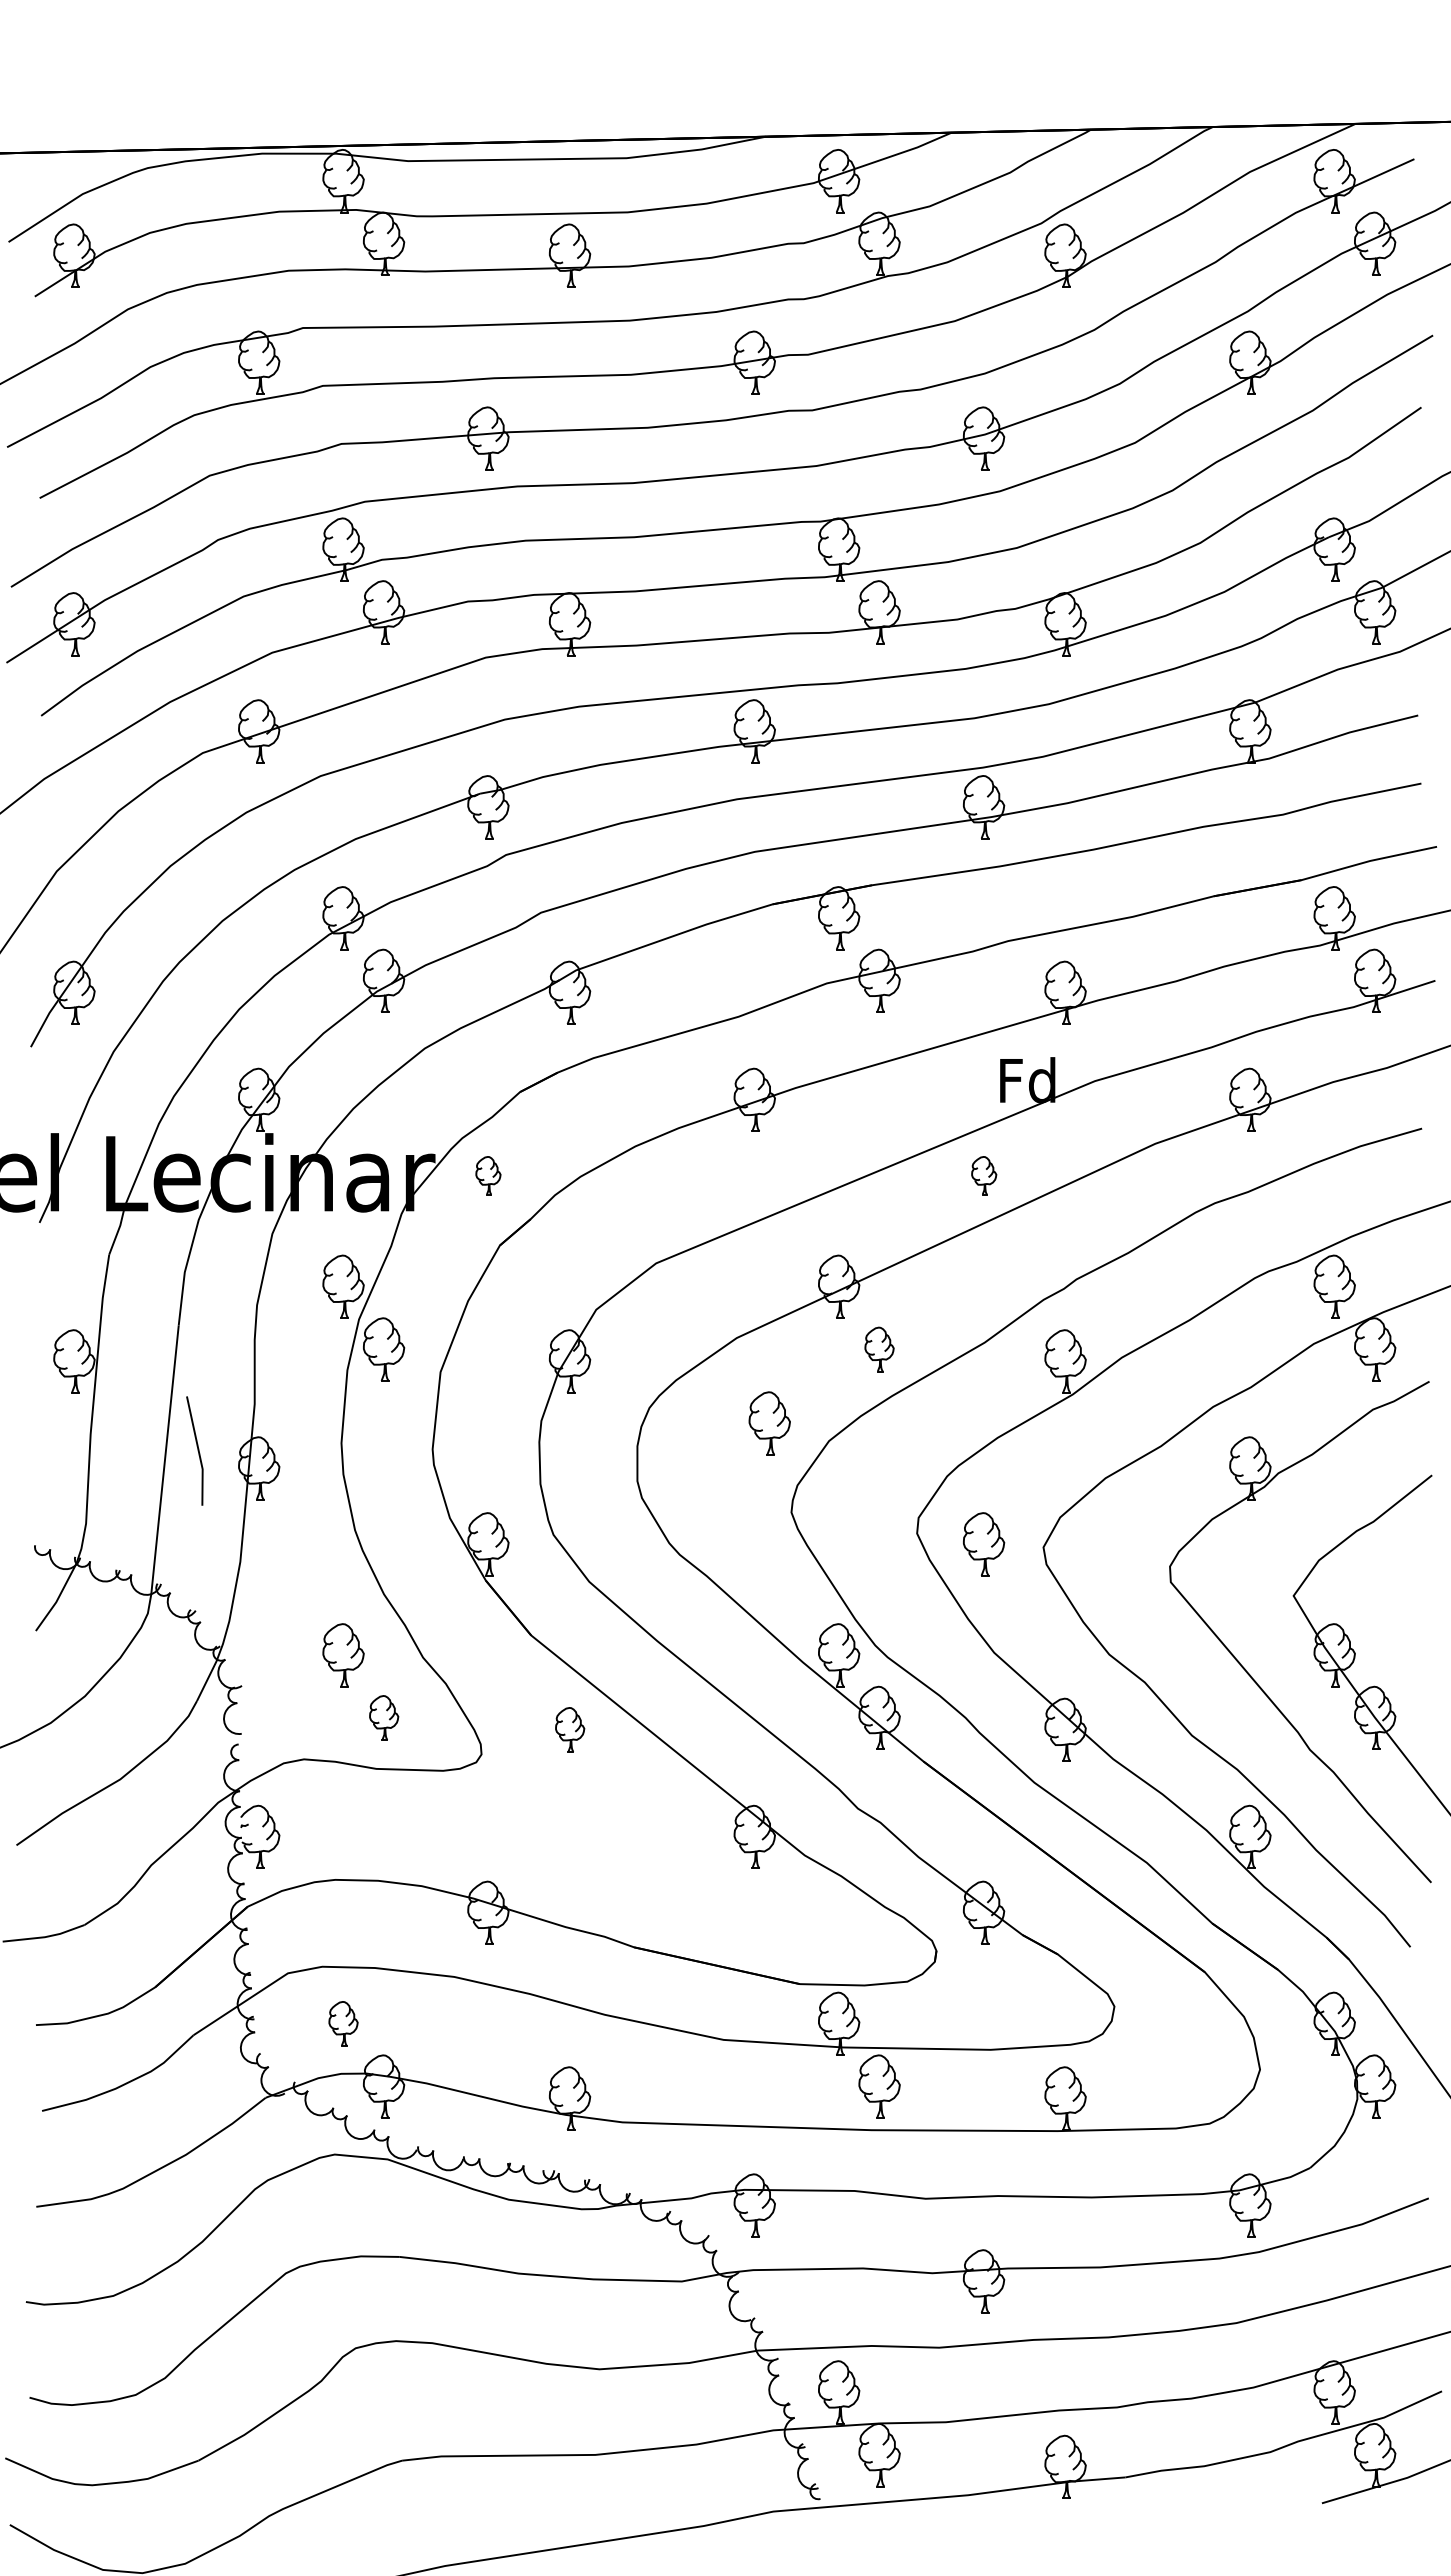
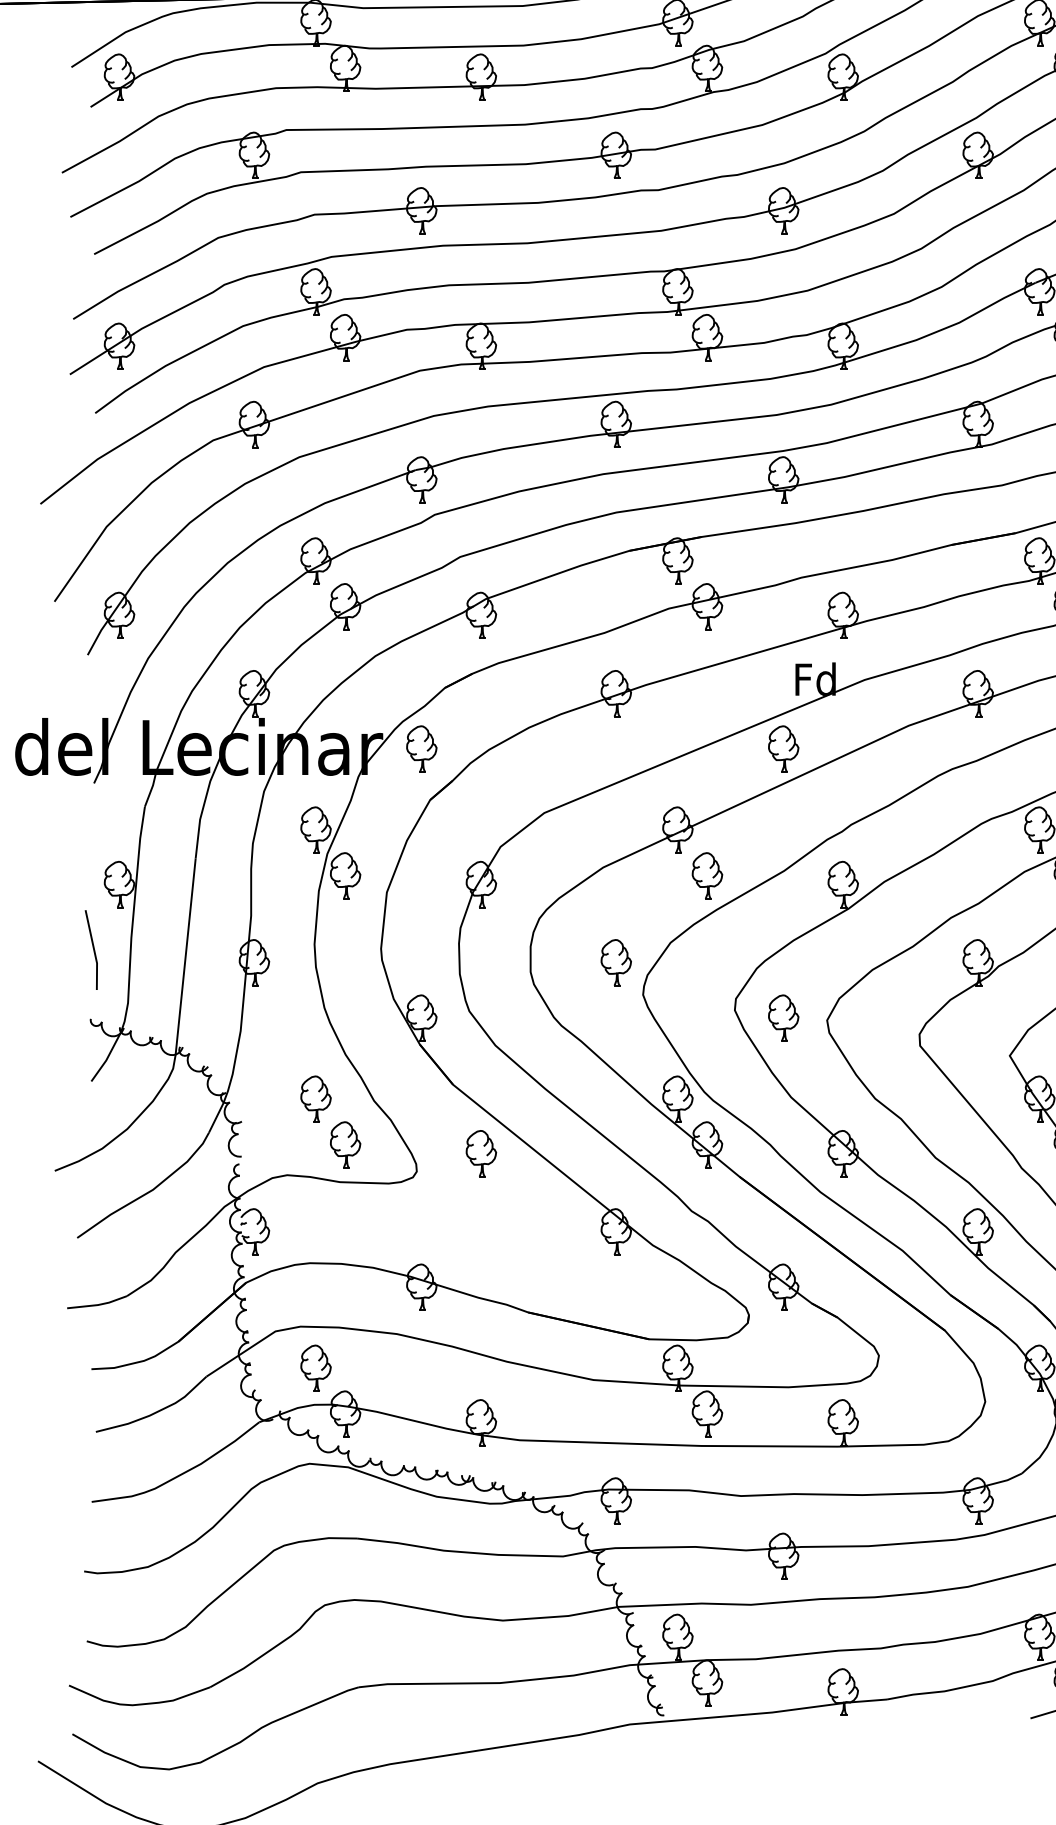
part: (488, 1175) -> (421, 748), size x1.67
part: (984, 1175) -> (784, 748), size x1.67
part: (879, 1349) -> (707, 875), size x1.43
part: (769, 1423) -> (616, 962), moved
line: (197, 1450) -> (93, 949), moved
part: (384, 1717) -> (345, 1144), size x1.43
part: (570, 1729) -> (481, 1153), size x1.43
part: (343, 2023) -> (316, 1368), size x1.43

